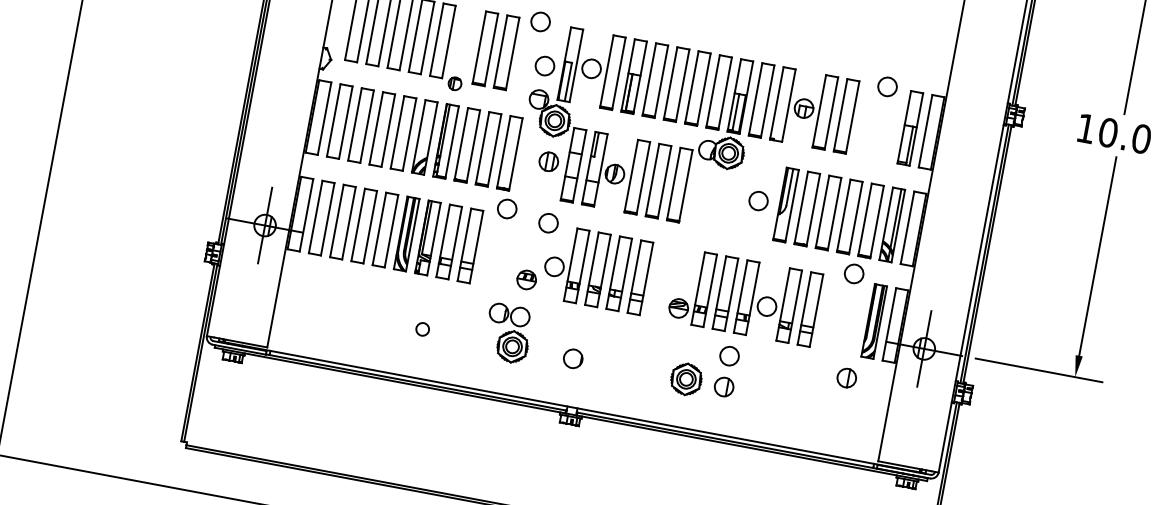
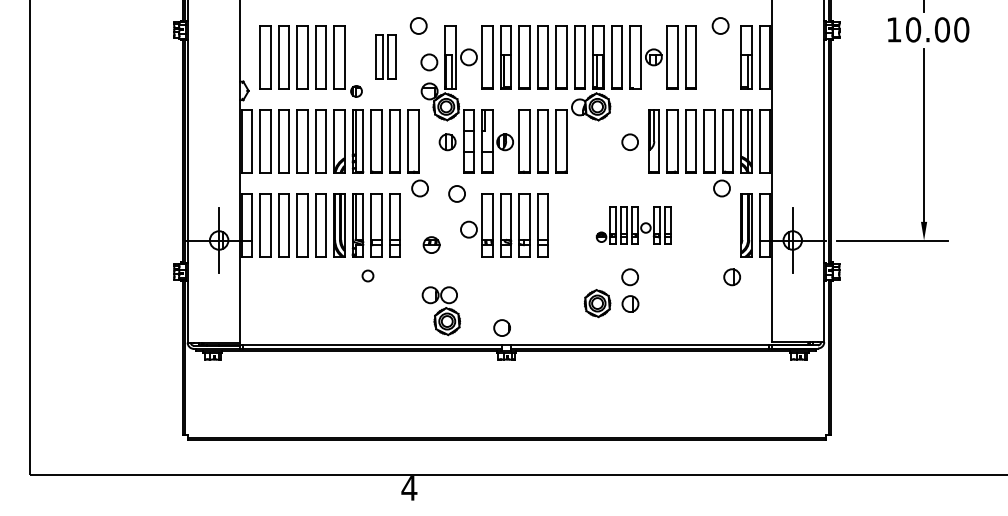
part: (495, 51) -> (385, 57), size x0.7
part: (526, 279) -> (431, 244), moved
part: (744, 297) -> (633, 225), size x0.6
circle: (422, 328) -> (367, 275), moved
part: (506, 333) -> (440, 311), moved
circle: (572, 358) -> (501, 327), moved

